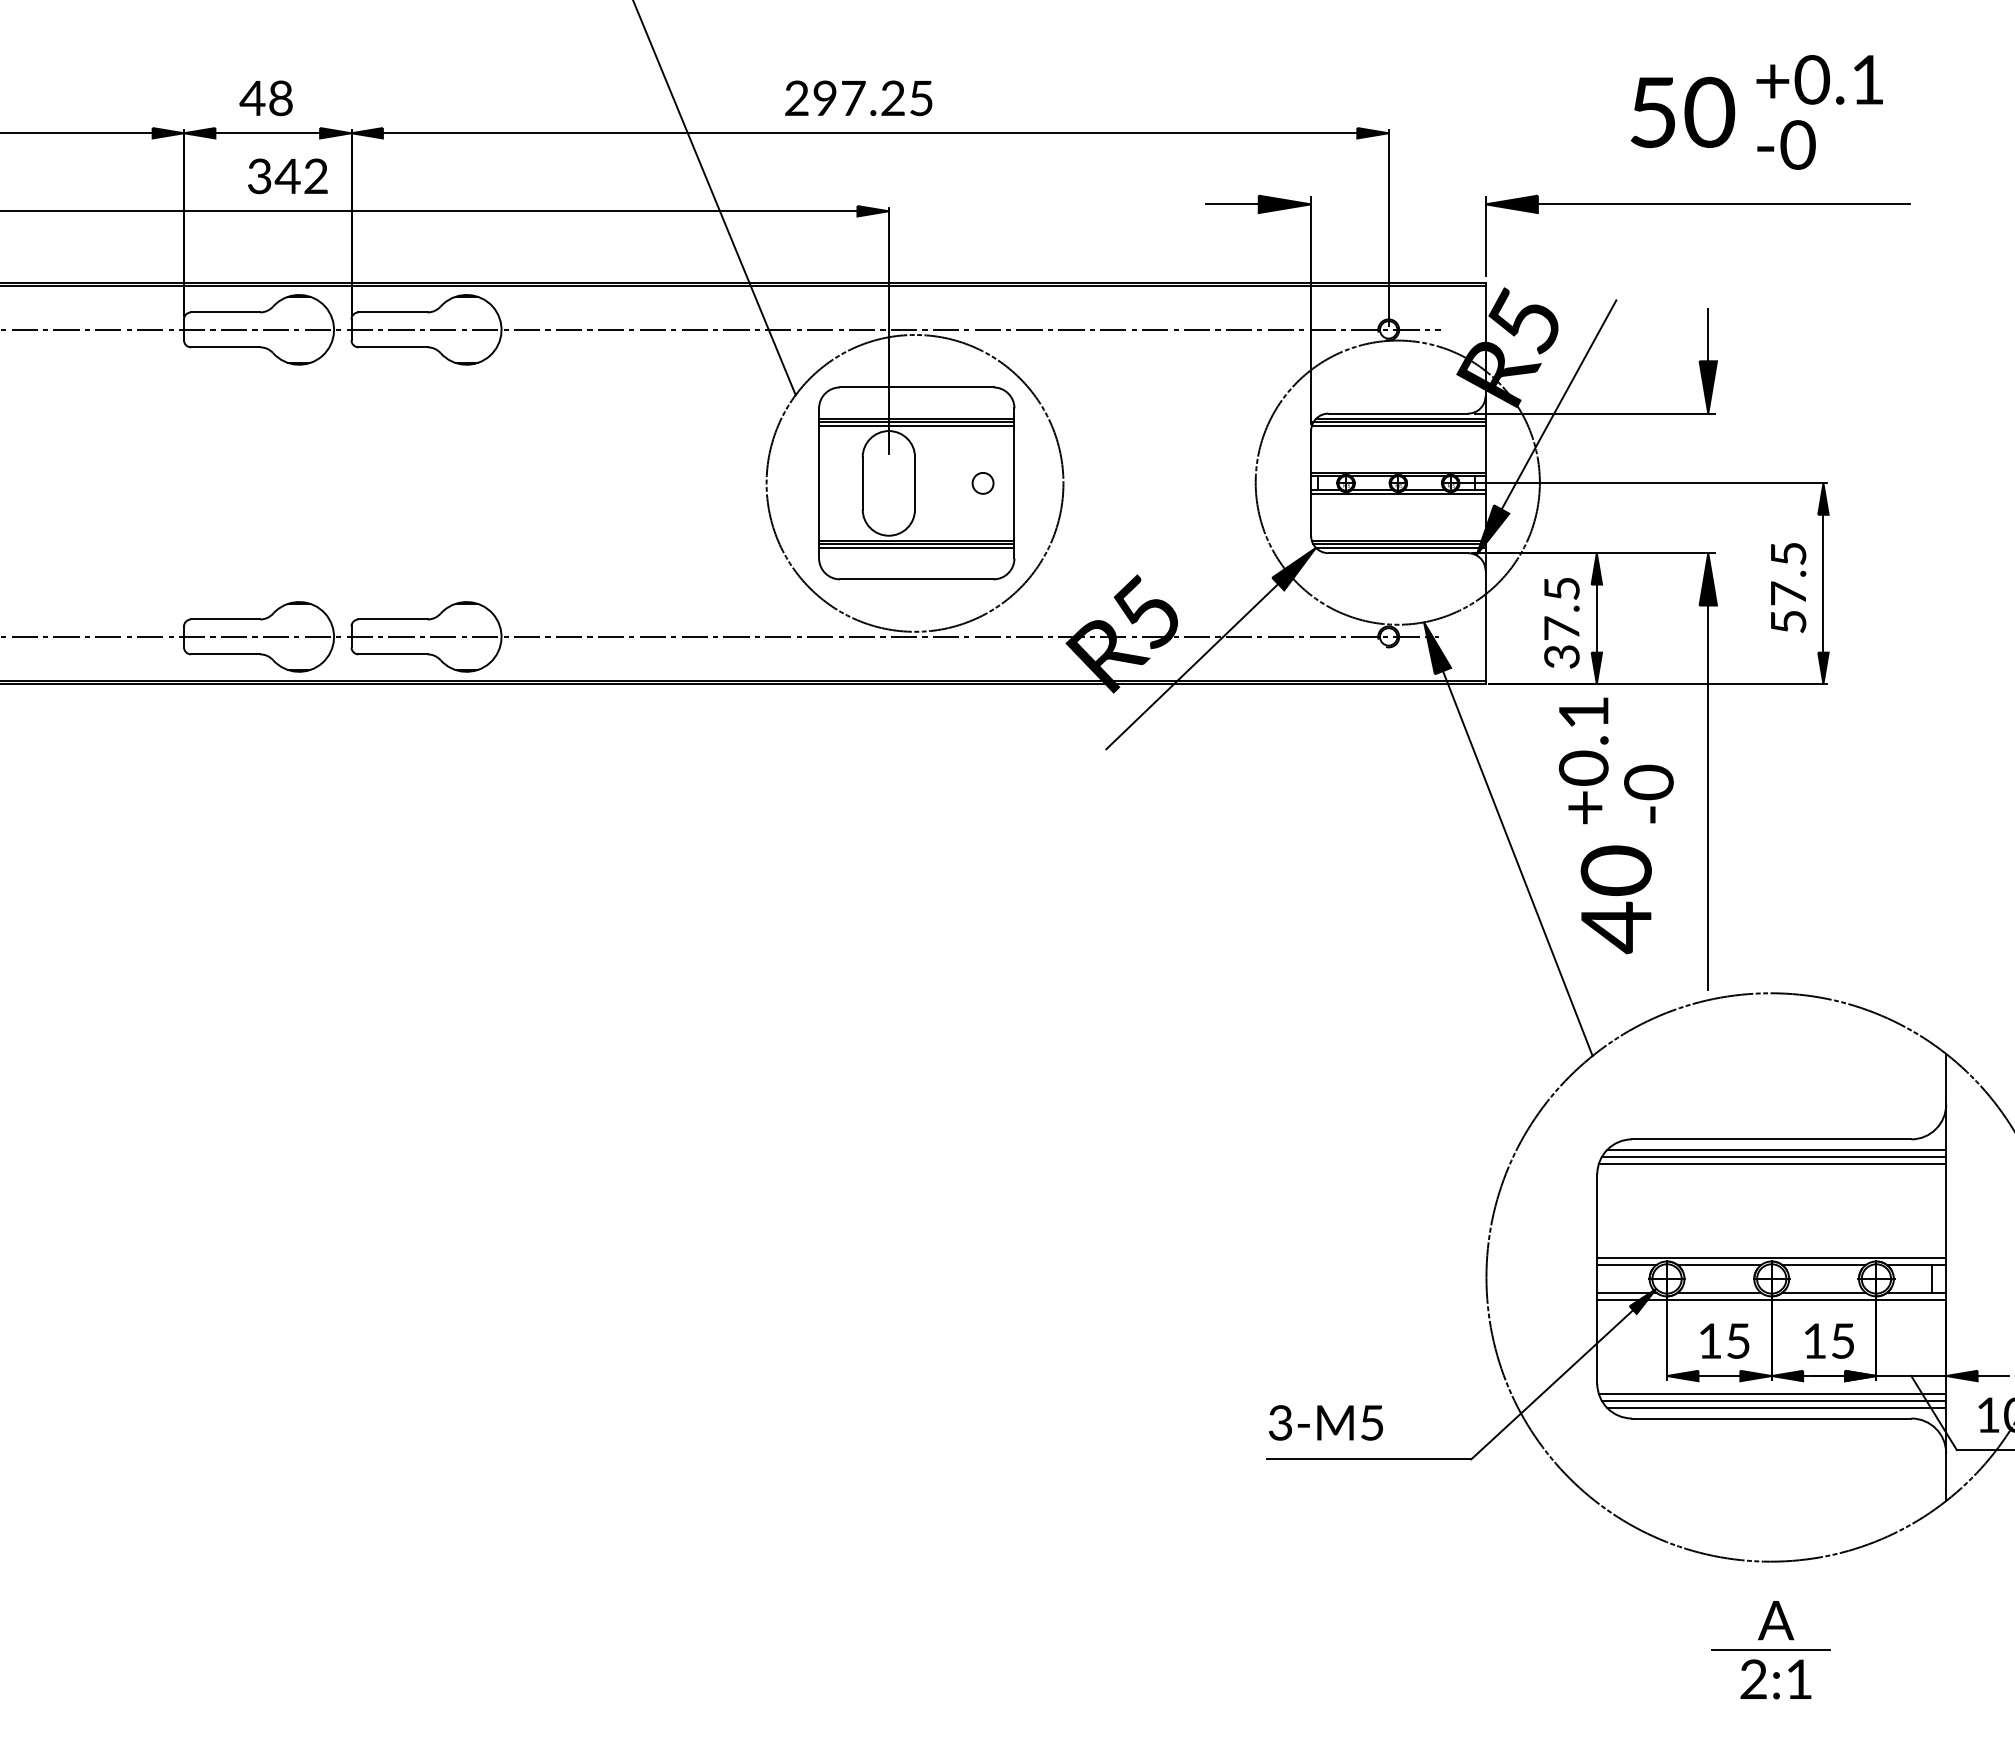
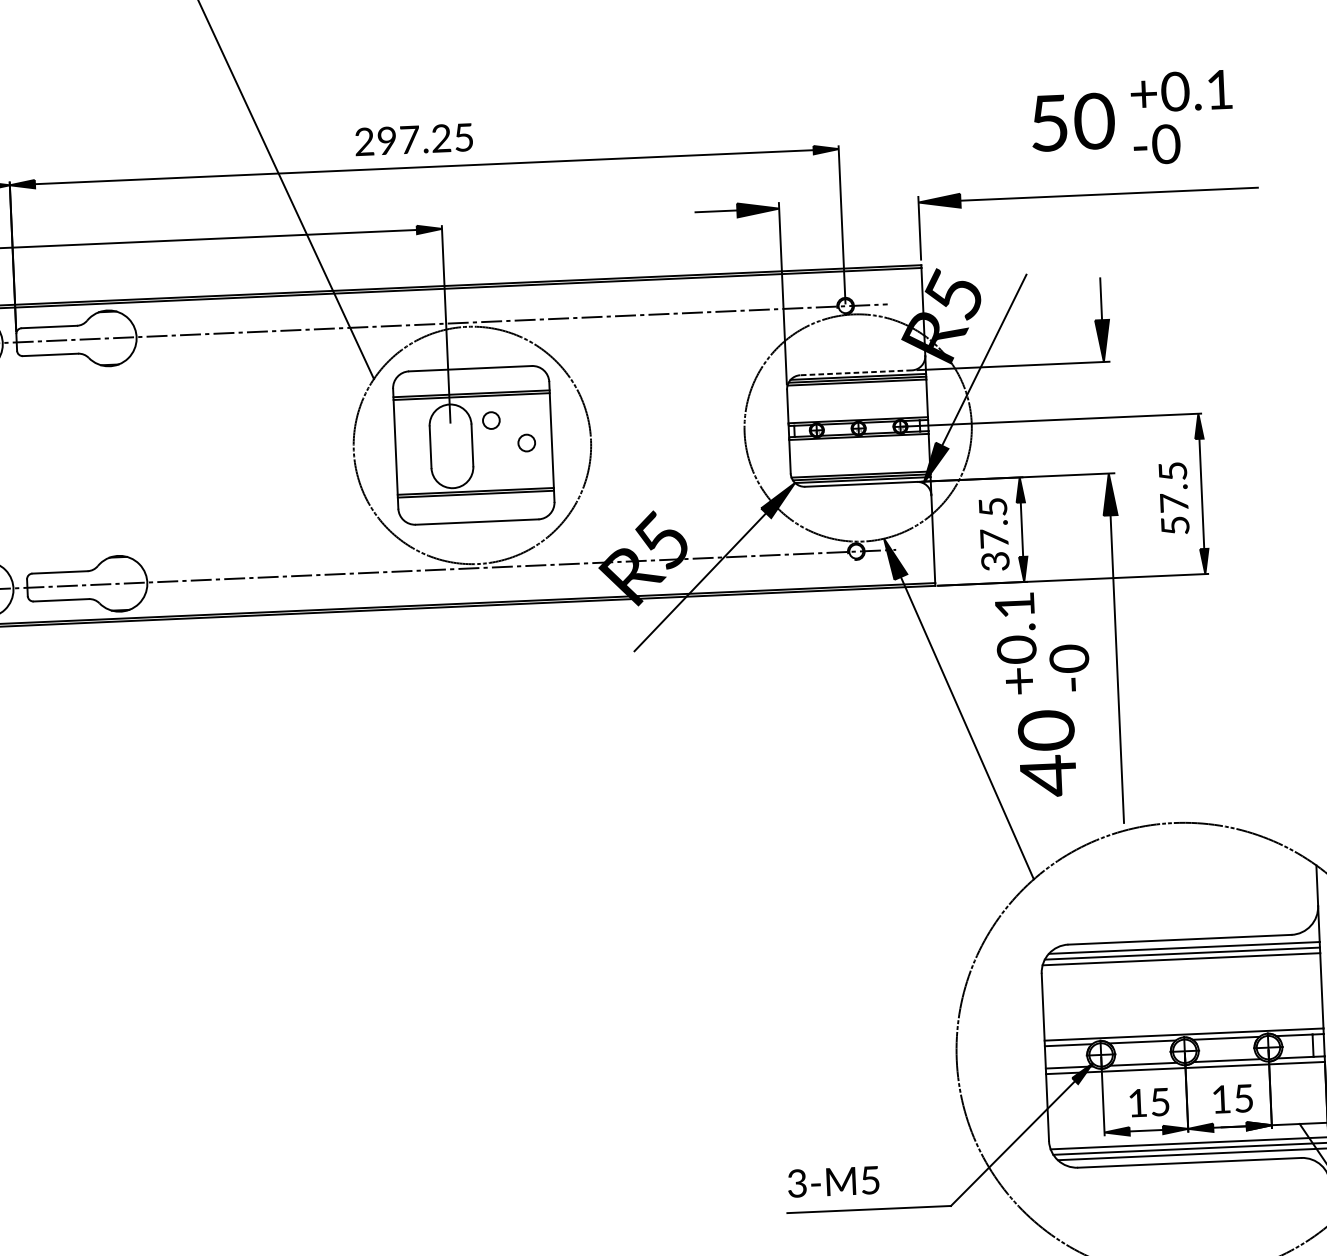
line: (1398, 413) -> (856, 372), solid -> dashed
line: (916, 425) -> (471, 399), removed
circle: (939, 453) -> (490, 420), added
line: (916, 547) -> (475, 496), removed

